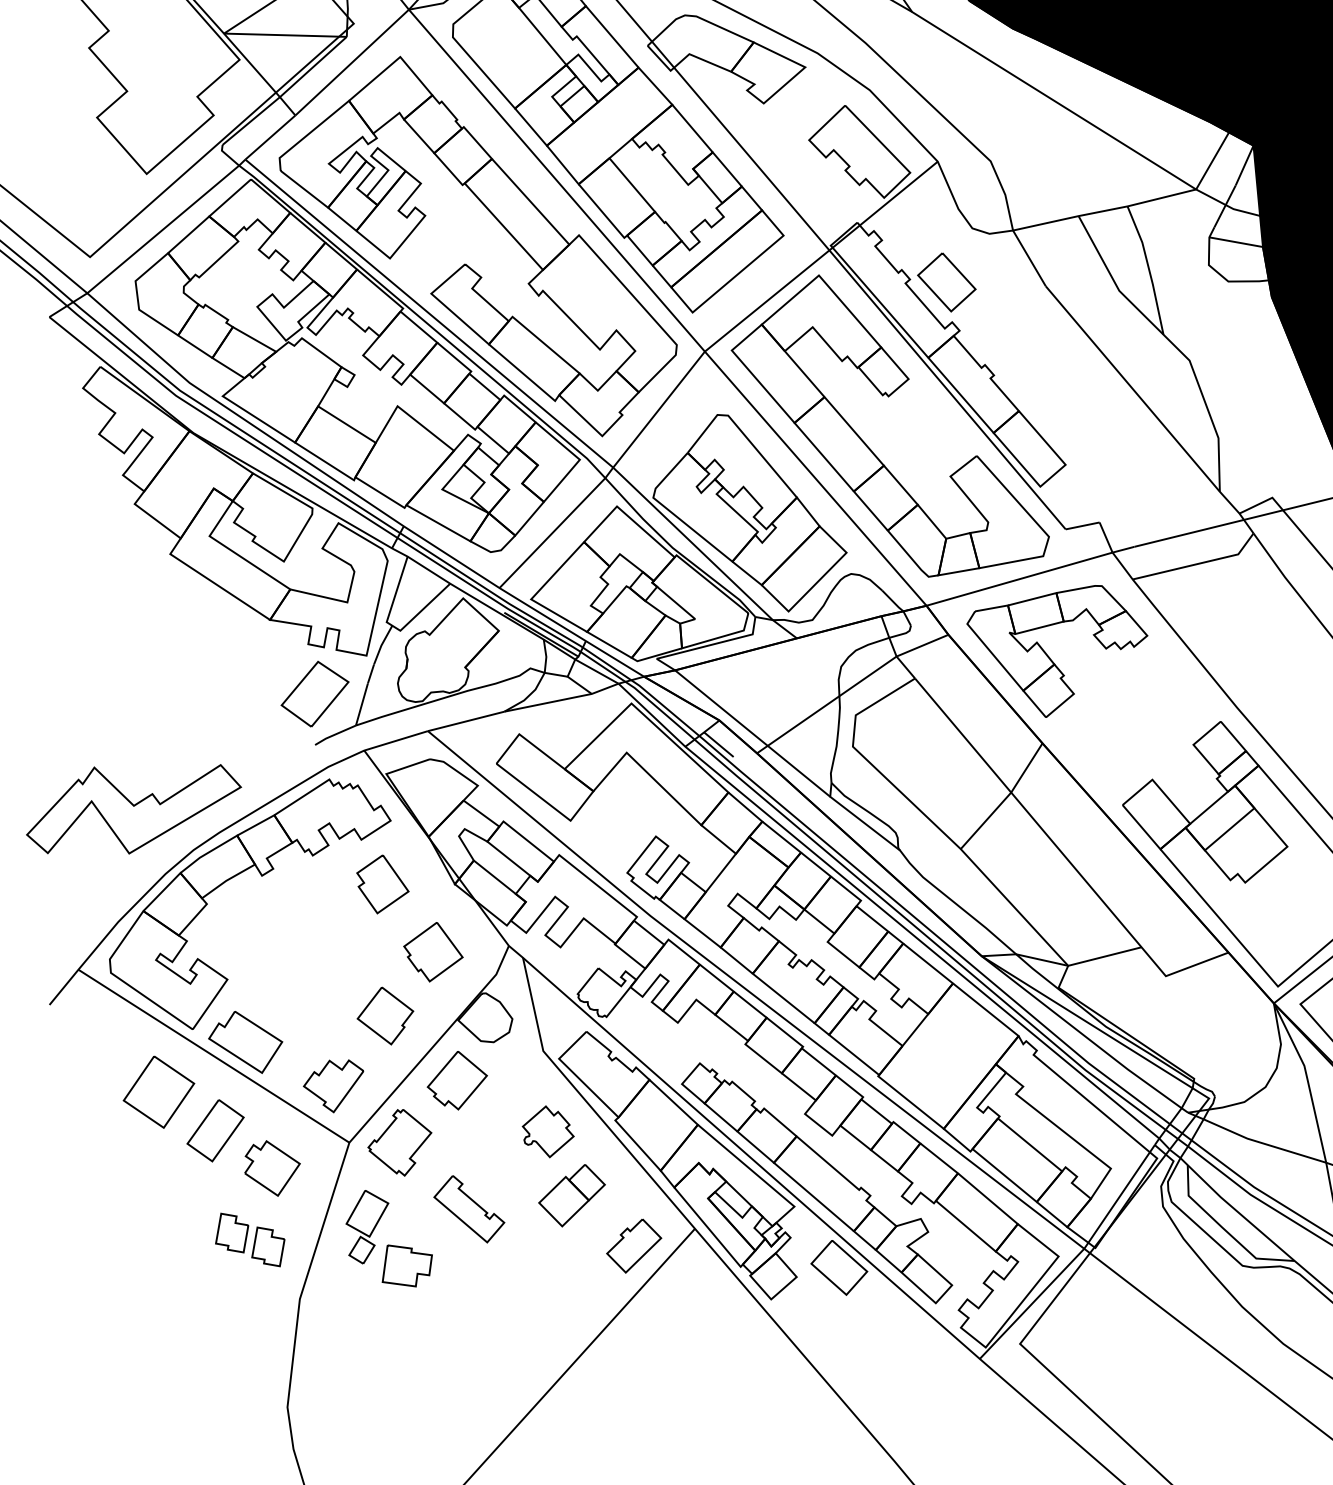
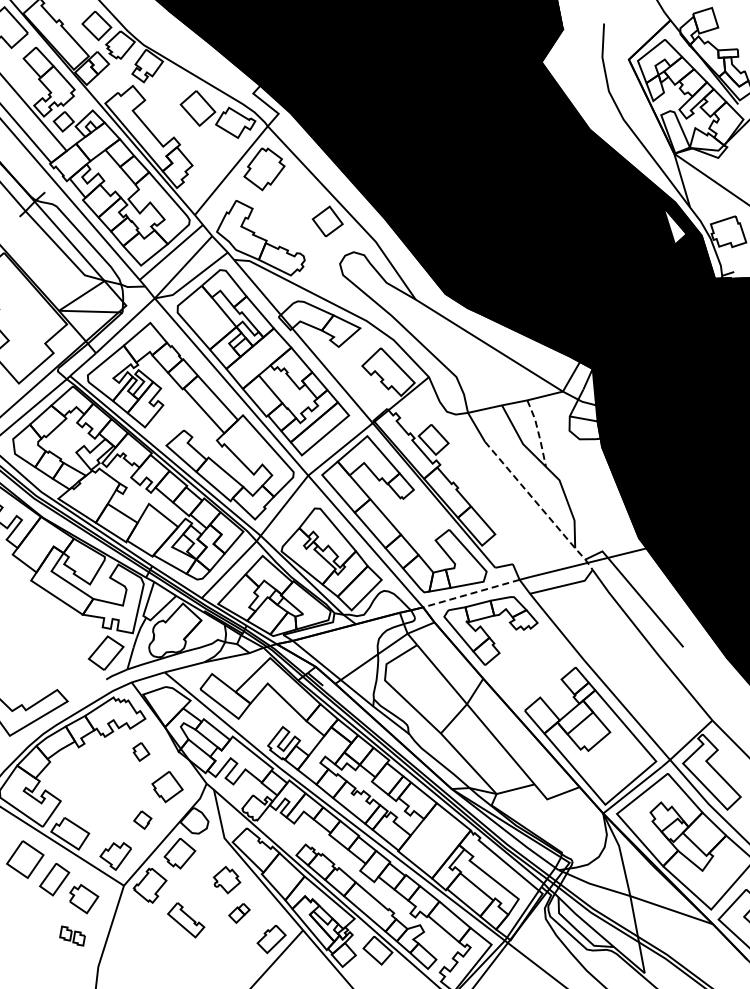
line: (1149, 270) -> (538, 433), solid -> dashed
line: (1152, 413) -> (540, 507), solid -> dashed
line: (1017, 578) -> (470, 593), solid -> dashed
part: (383, 883) -> (141, 751), size x0.6
part: (385, 1014) -> (142, 819), size x0.6
part: (572, 1196) -> (239, 913), size x0.6
part: (250, 1238) -> (72, 935), size x0.7
part: (388, 1238) -> (144, 935), removed

